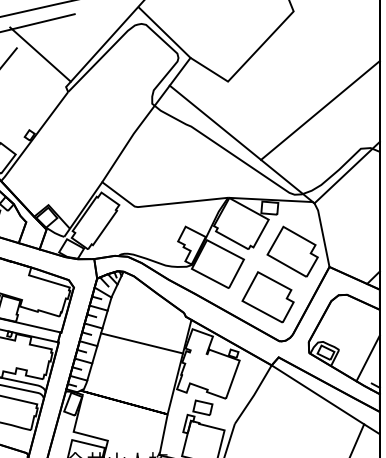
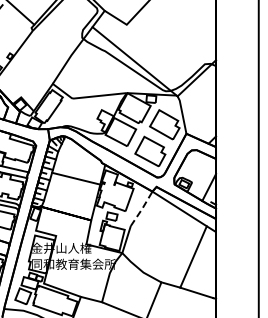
line: (321, 110) -> (181, 41), removed
line: (254, 395) -> (142, 209), solid -> dashed

